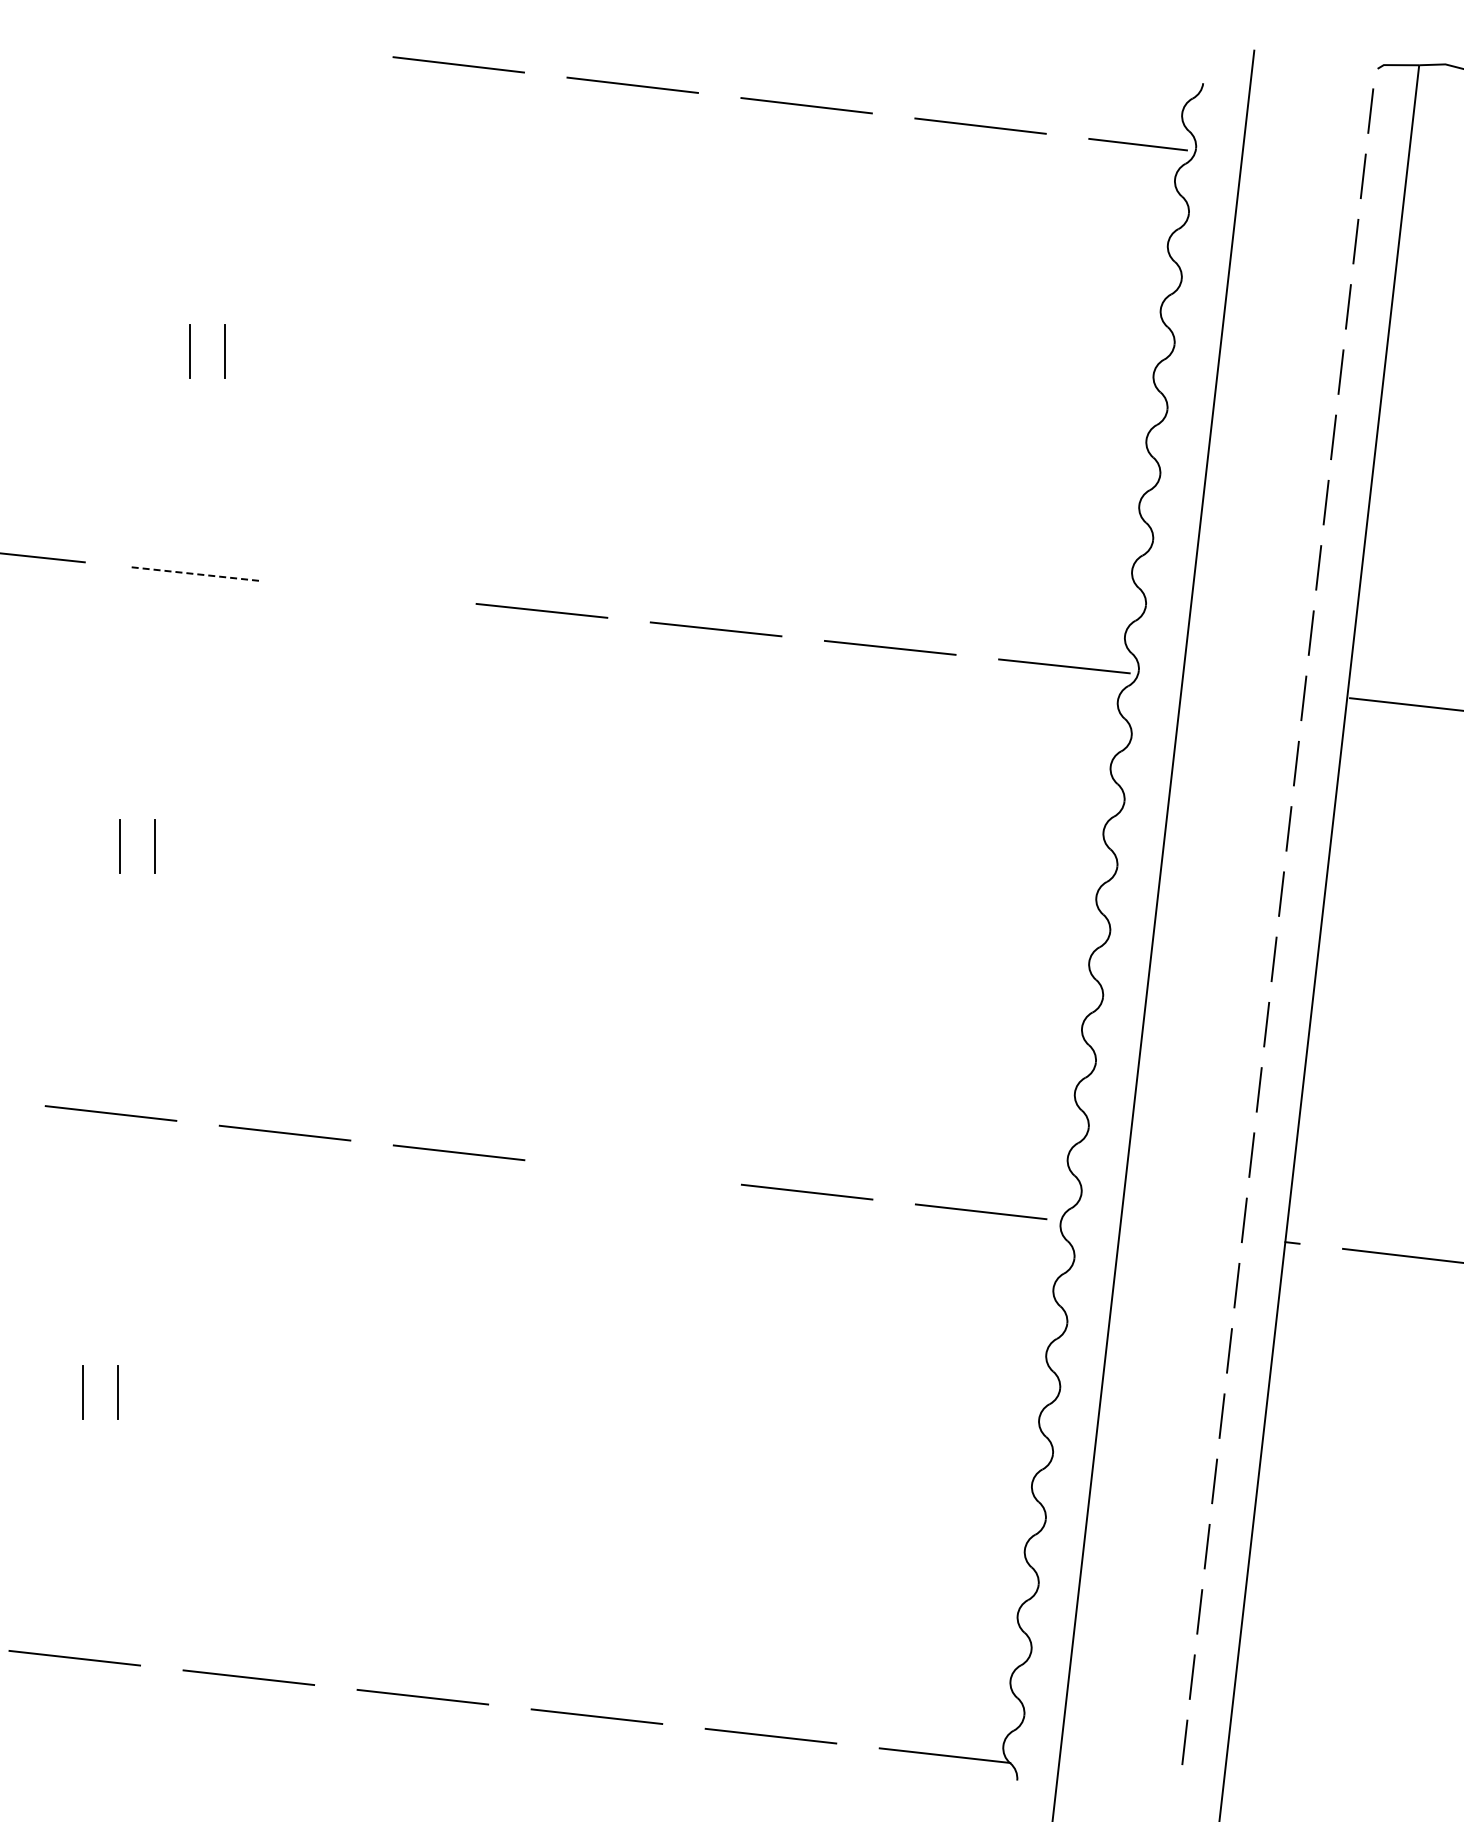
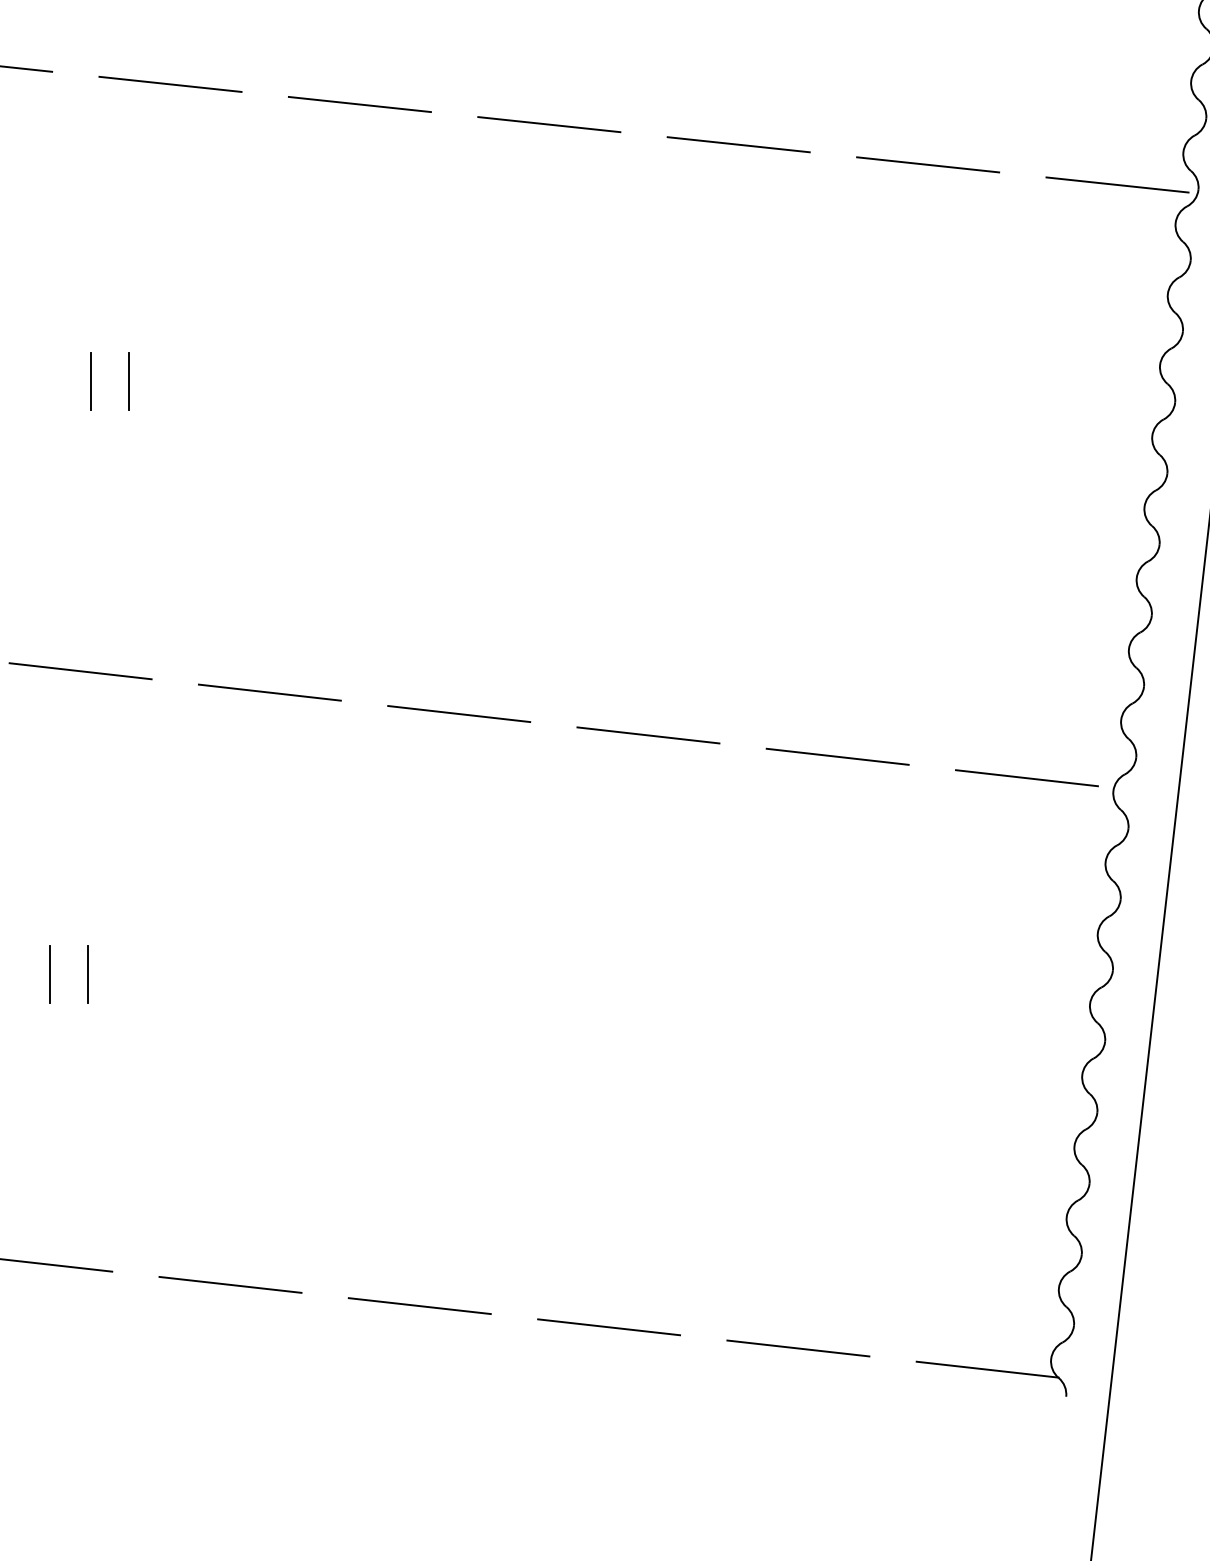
line: (193, 573) -> (170, 83), dashed -> solid
line: (367, 592) -> (359, 104), added
line: (632, 1172) -> (647, 735), added

